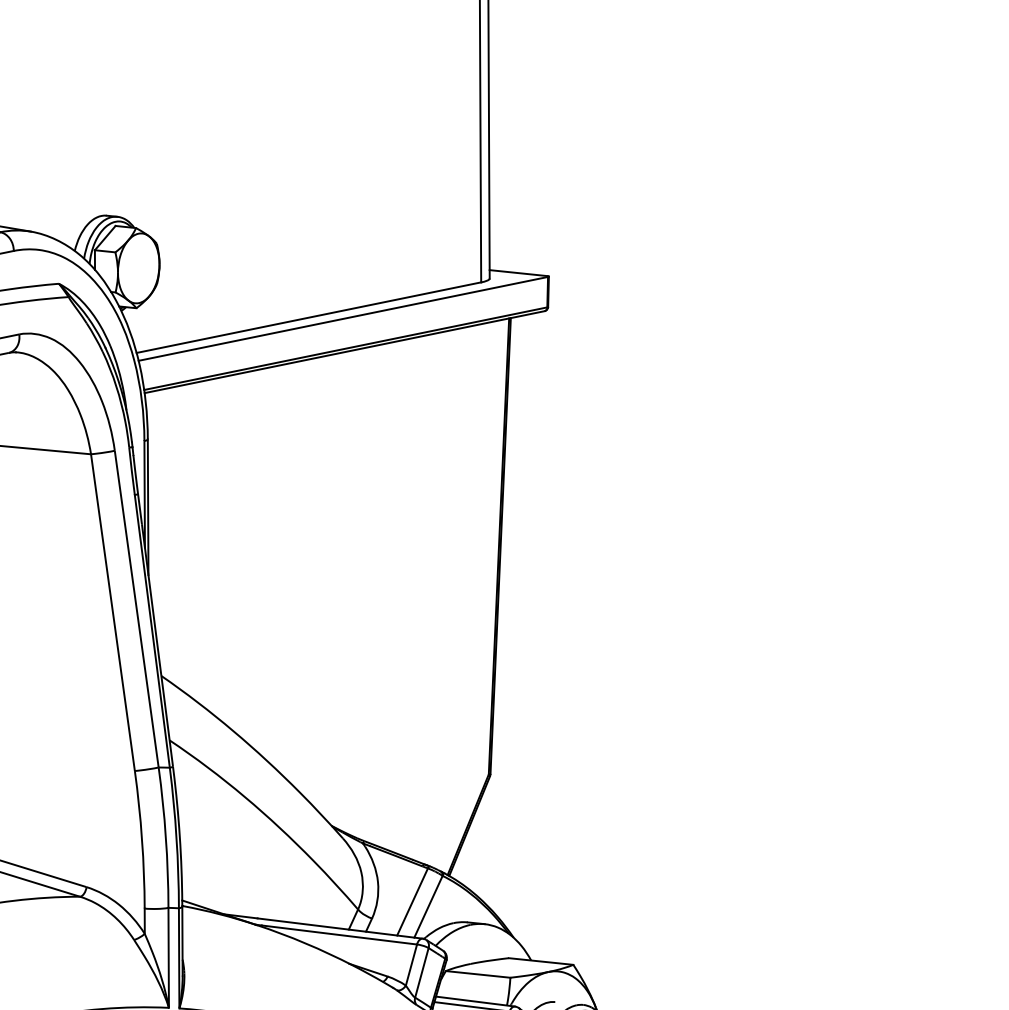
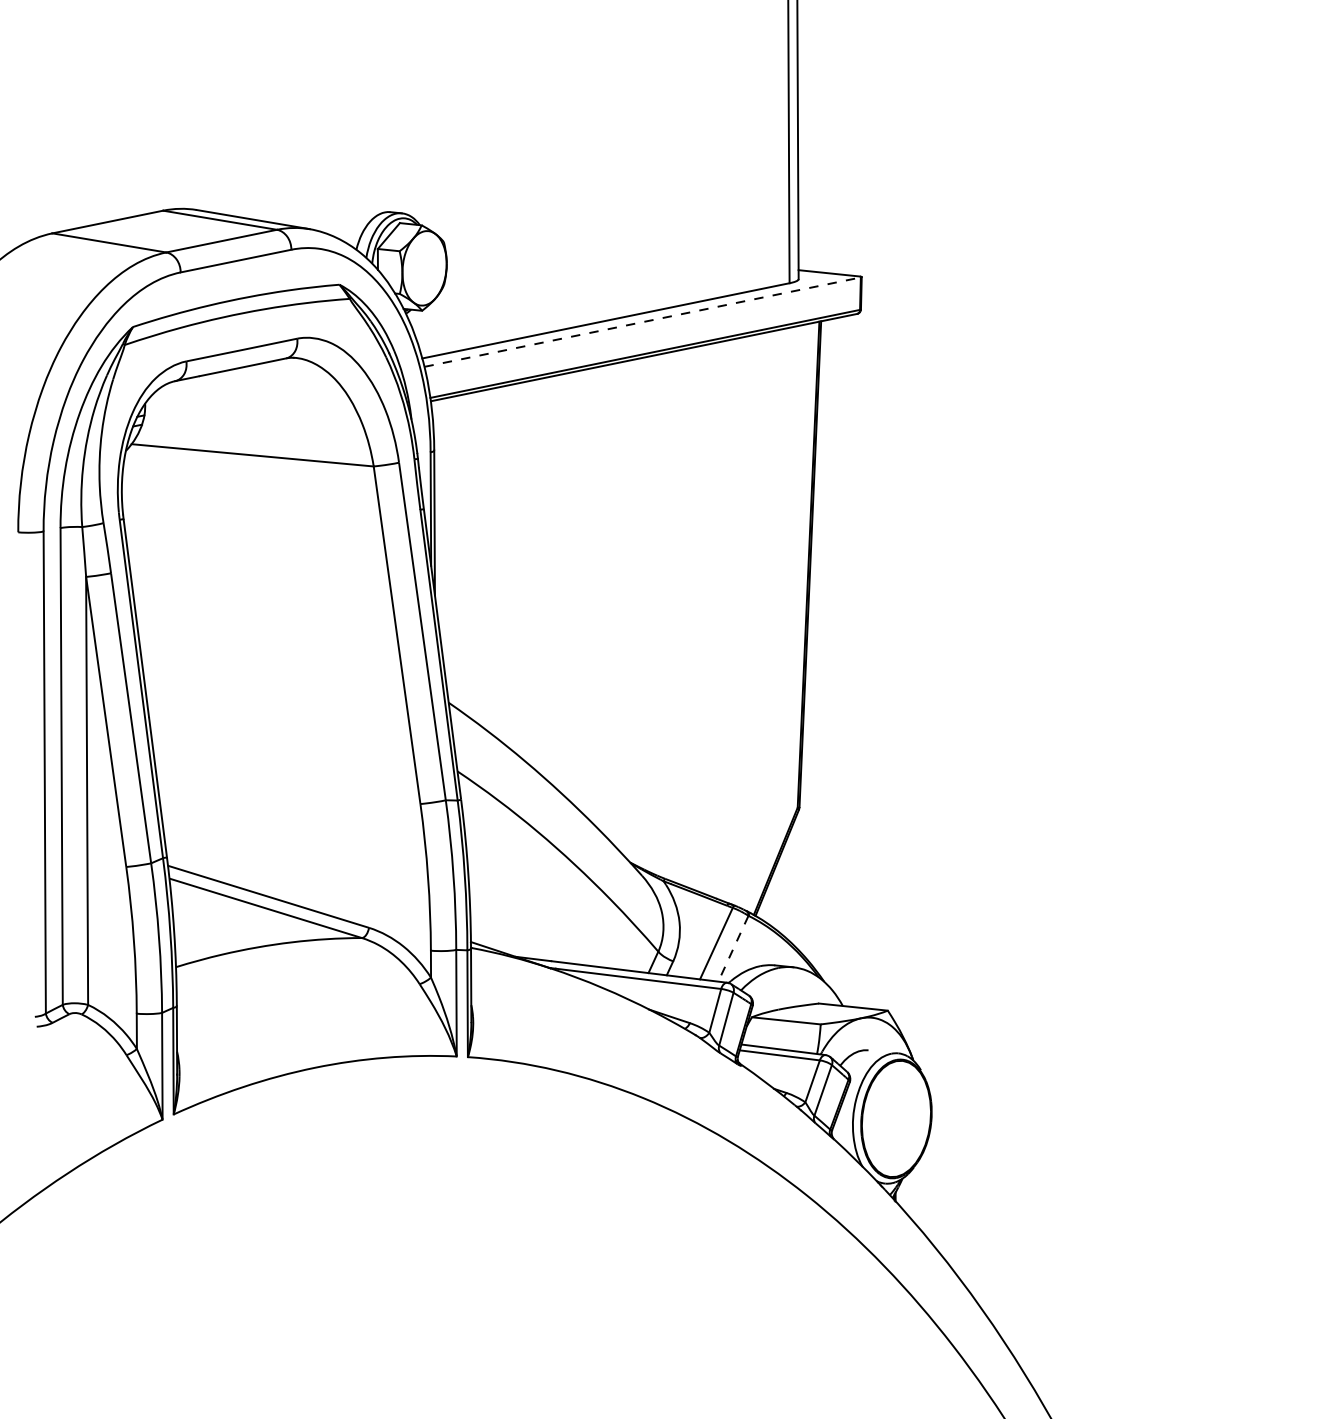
line: (343, 319) -> (642, 322), solid -> dashed
line: (428, 907) -> (733, 949), solid -> dashed

